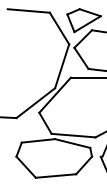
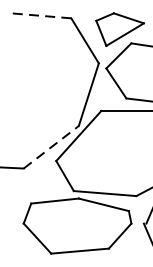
line: (28, 10) -> (40, 15), solid -> dashed
line: (36, 102) -> (52, 146), solid -> dashed

